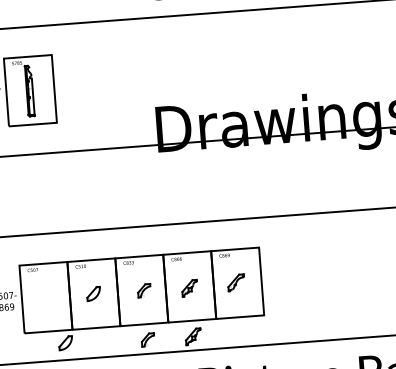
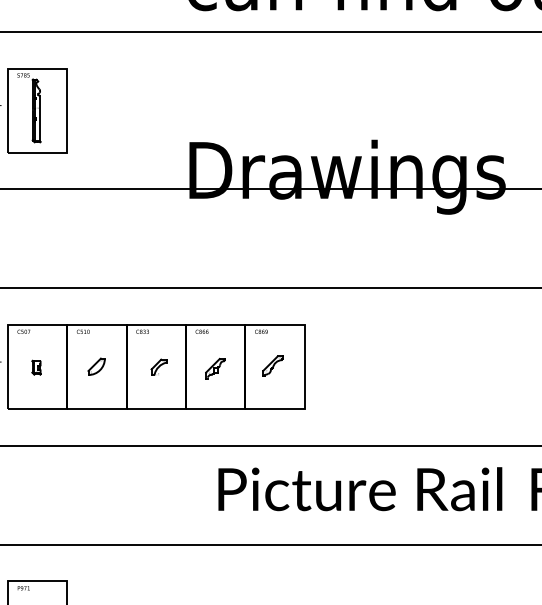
part: (45, 298) -> (36, 367), added
part: (193, 336) -> (215, 428), removed
part: (147, 339) -> (158, 427), removed
part: (65, 342) -> (57, 424), removed

